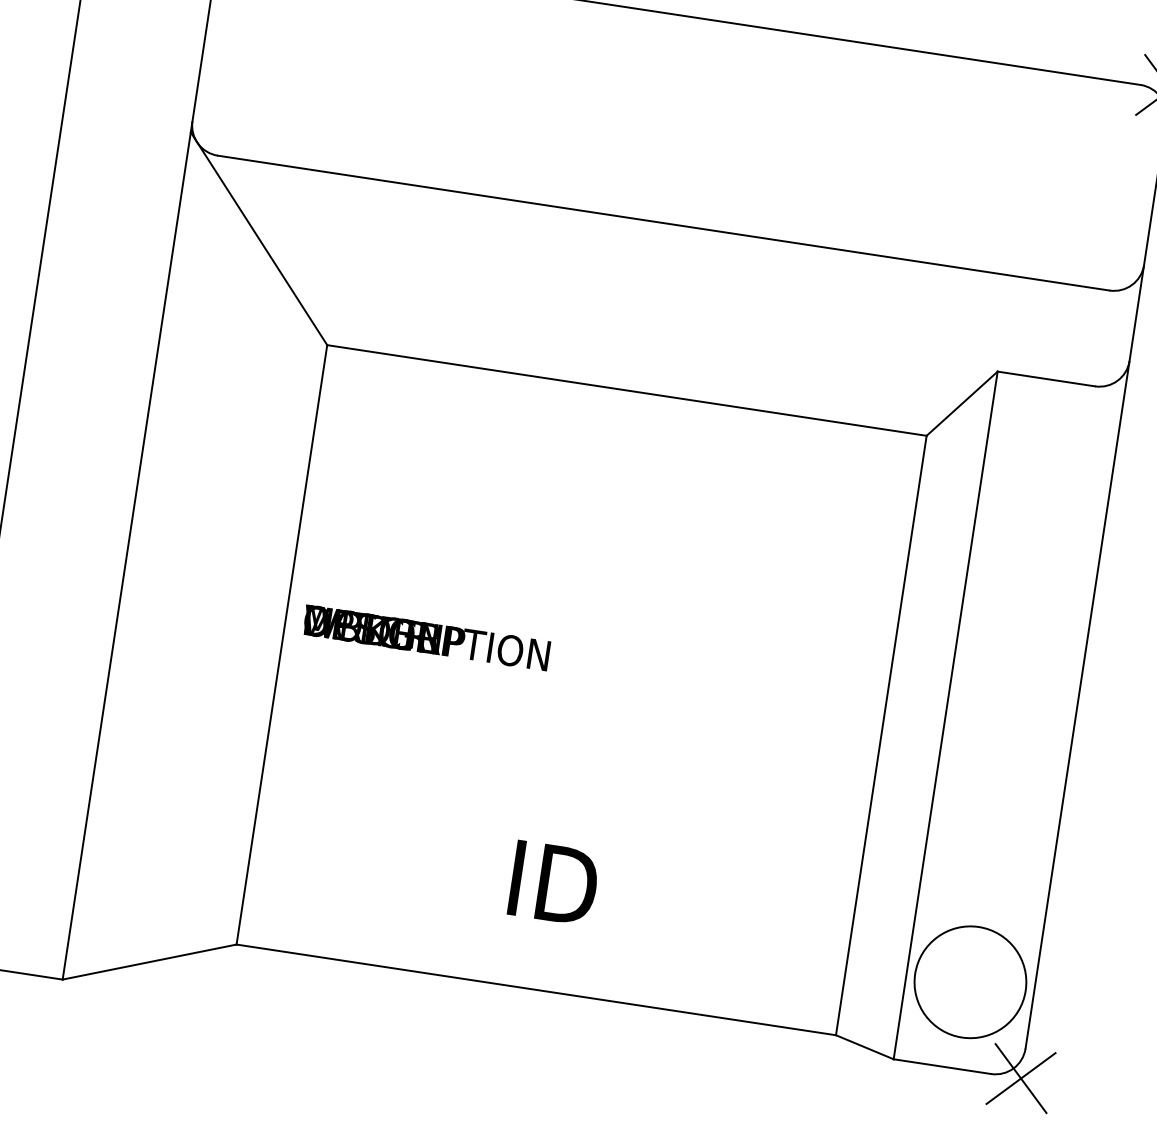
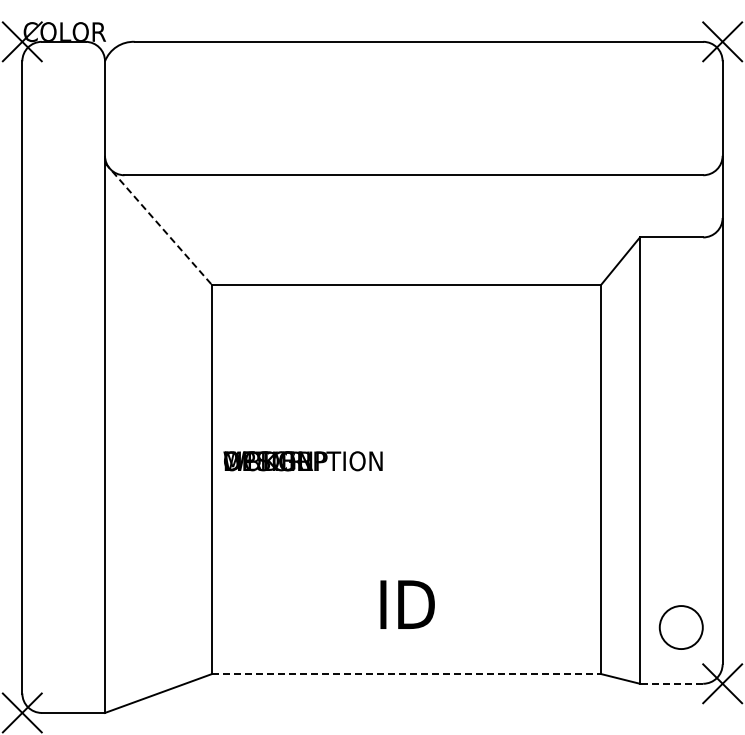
line: (258, 239) -> (158, 224), solid -> dashed
circle: (970, 982) -> (681, 627), size x0.6
line: (536, 990) -> (406, 674), solid -> dashed
line: (942, 1066) -> (671, 683), solid -> dashed

